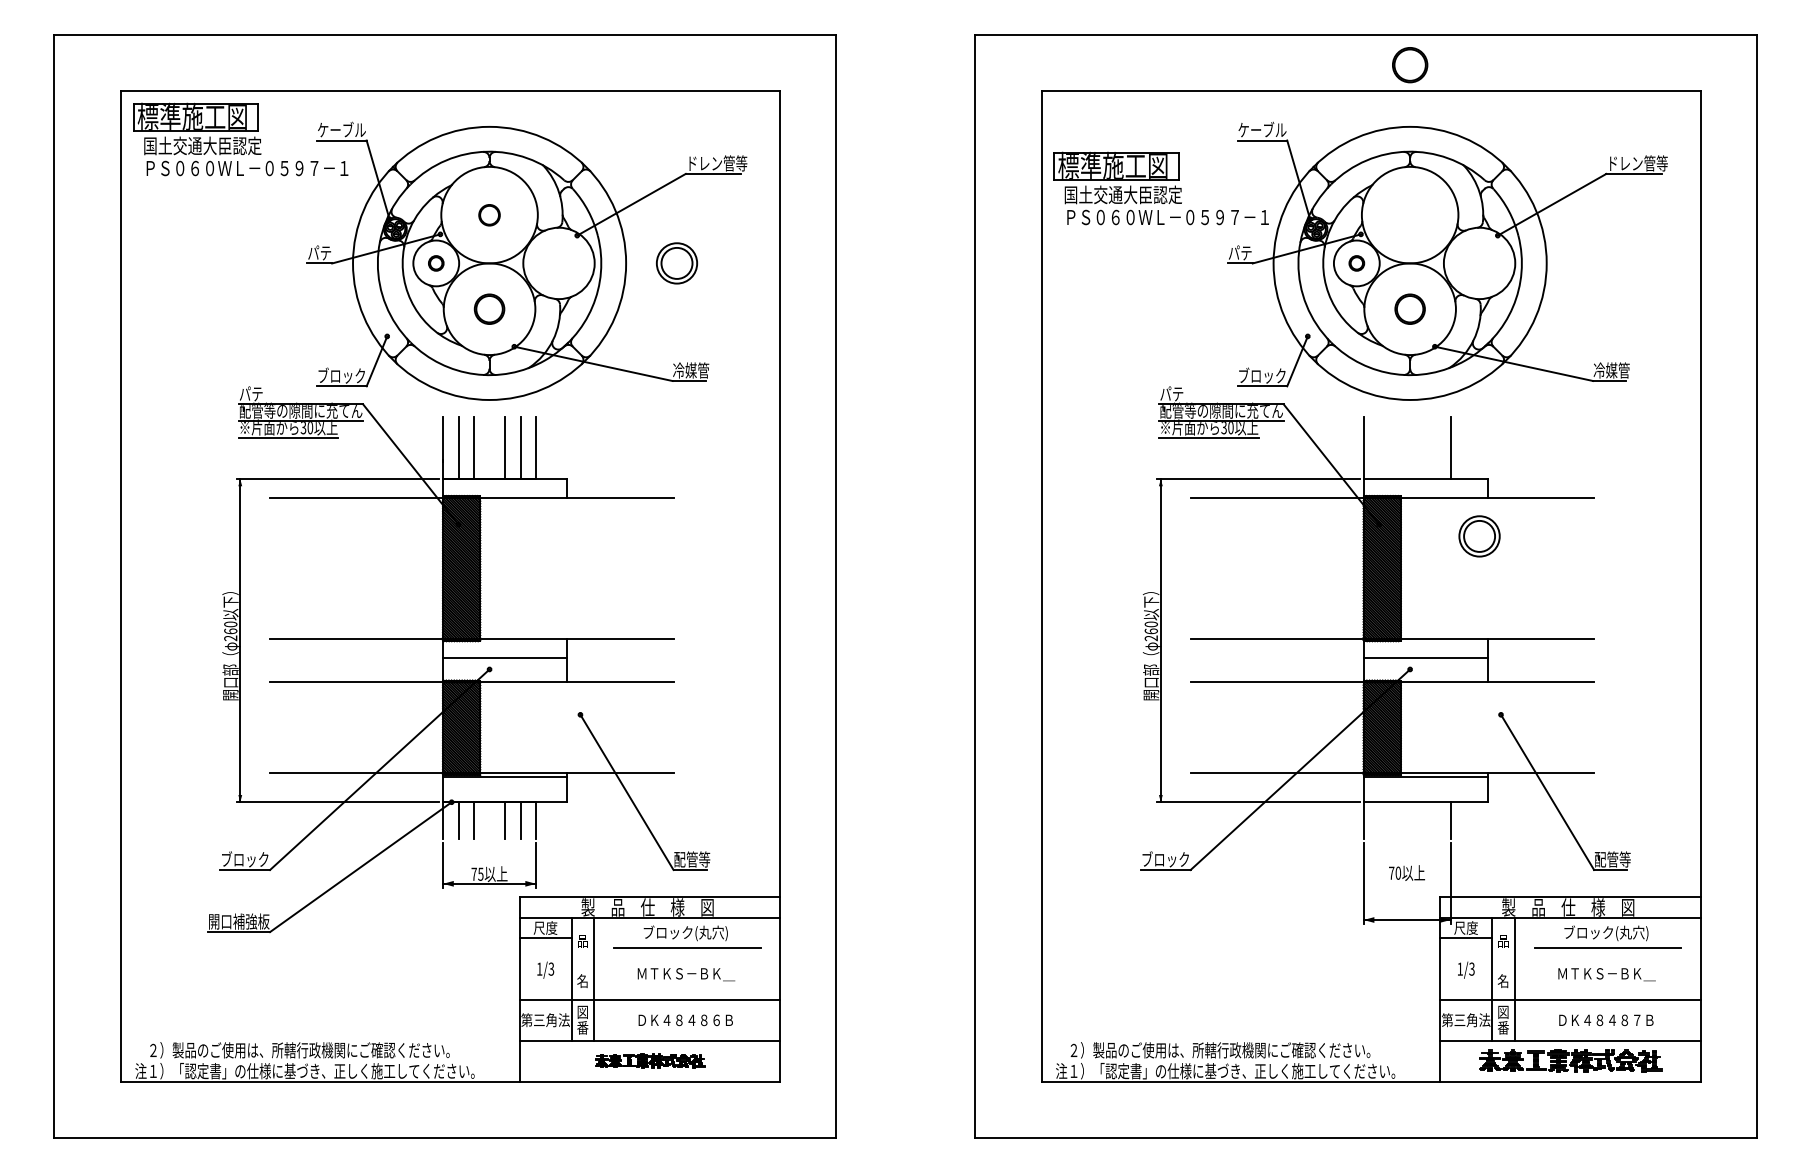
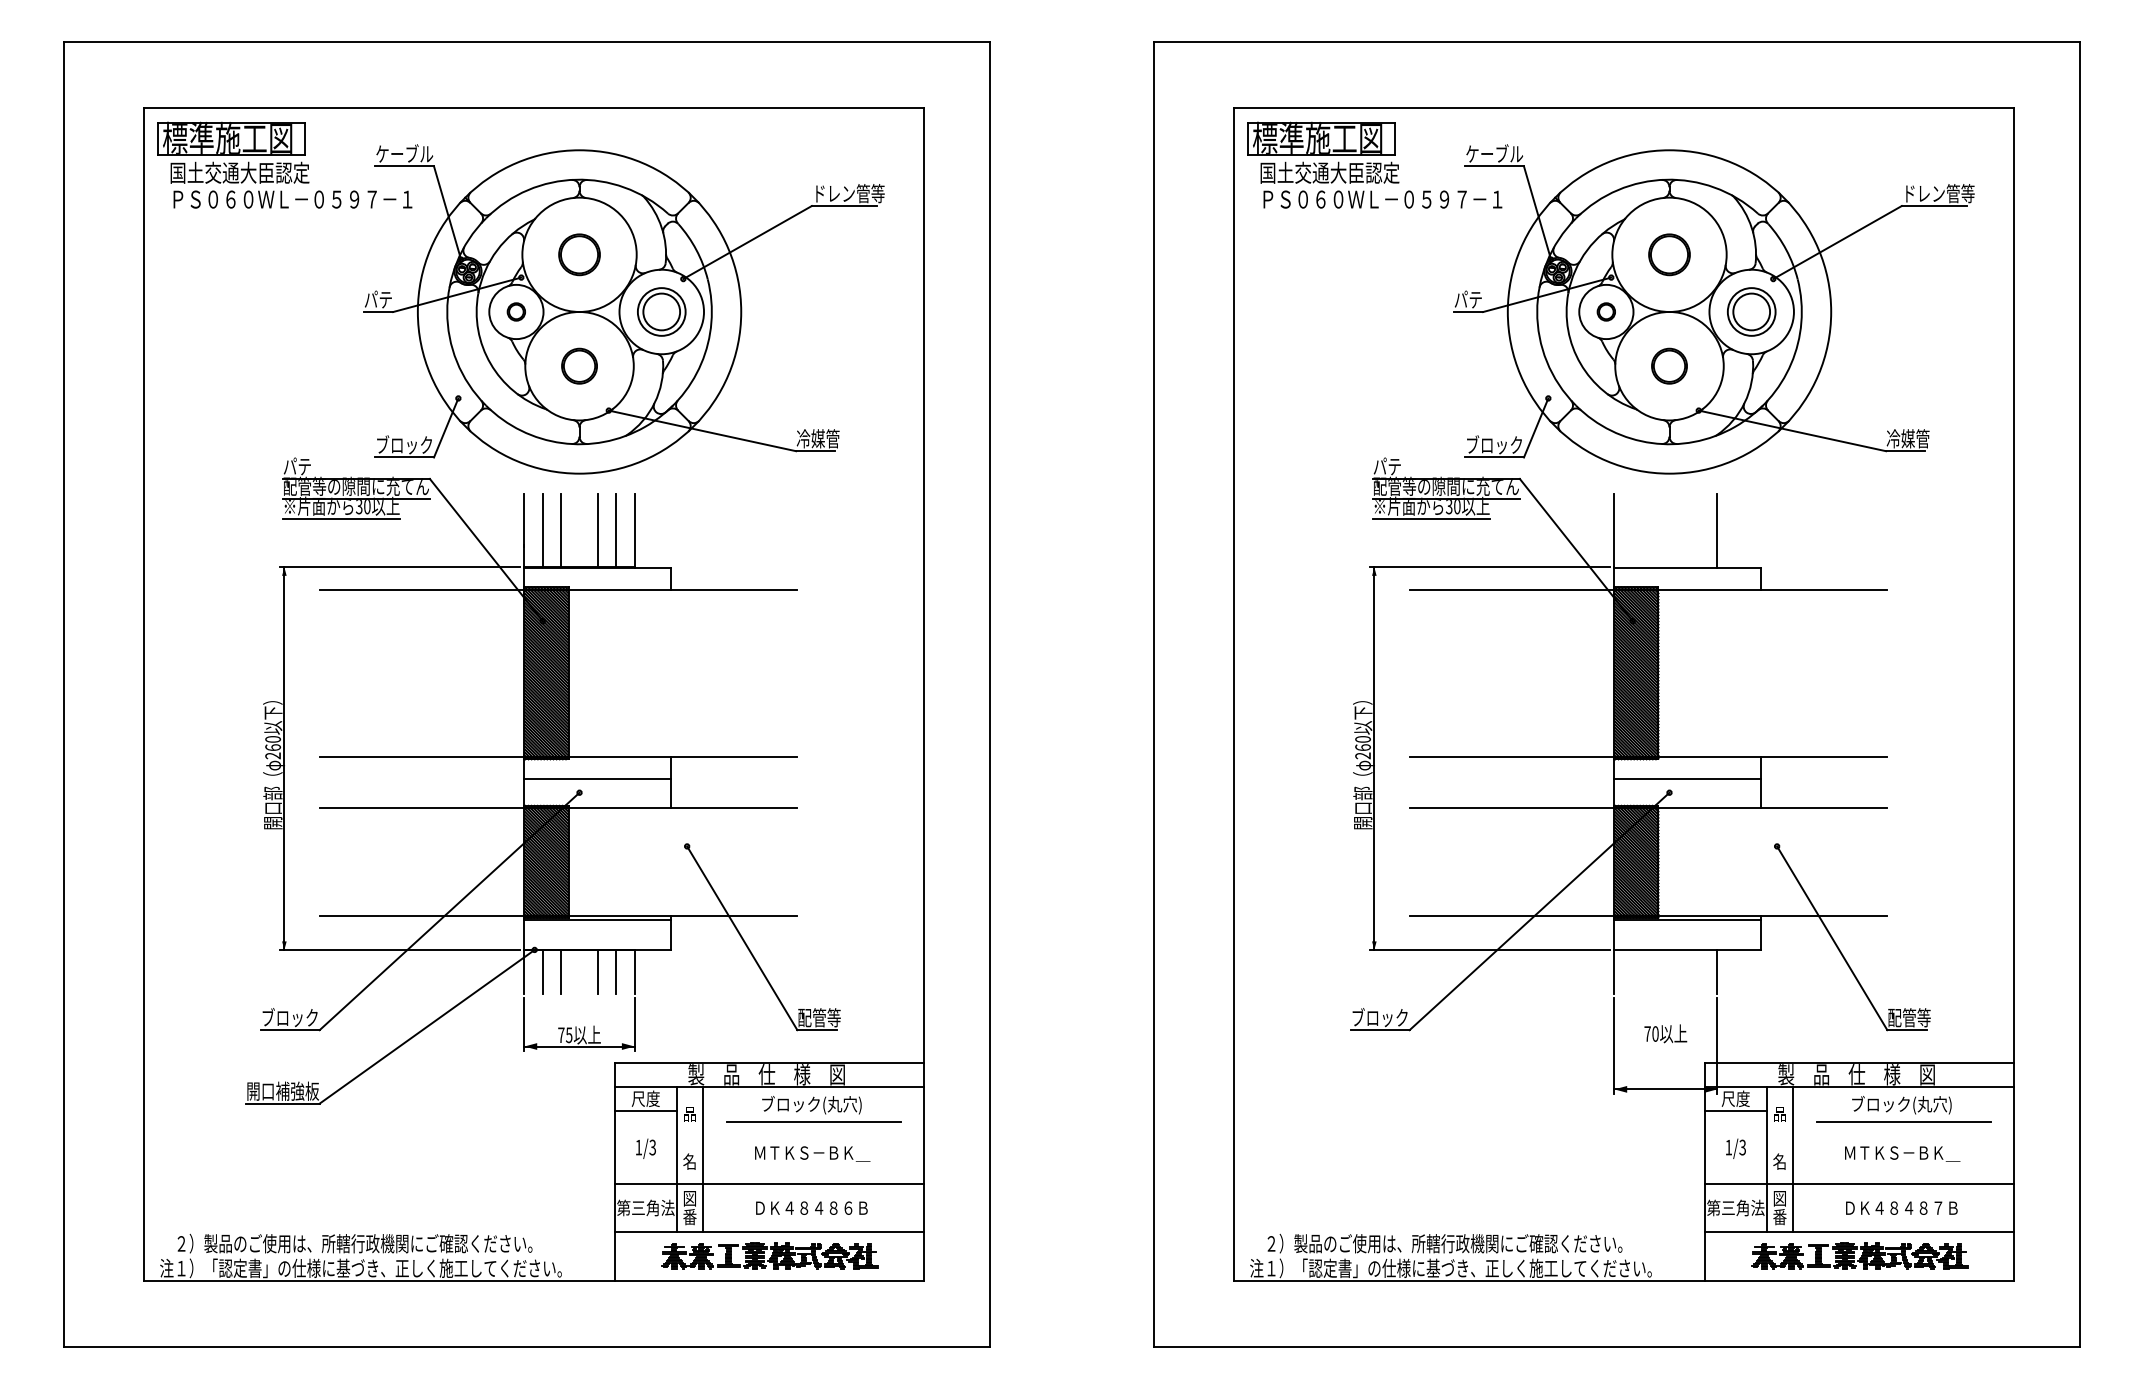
part: (1410, 65) -> (1669, 255), moved
part: (1160, 188) -> (1373, 165), moved
part: (489, 215) -> (579, 255), size x1.67
part: (677, 263) -> (662, 312), moved
part: (1479, 536) -> (1751, 312), moved
part: (649, 1060) -> (768, 1255), size x1.67

